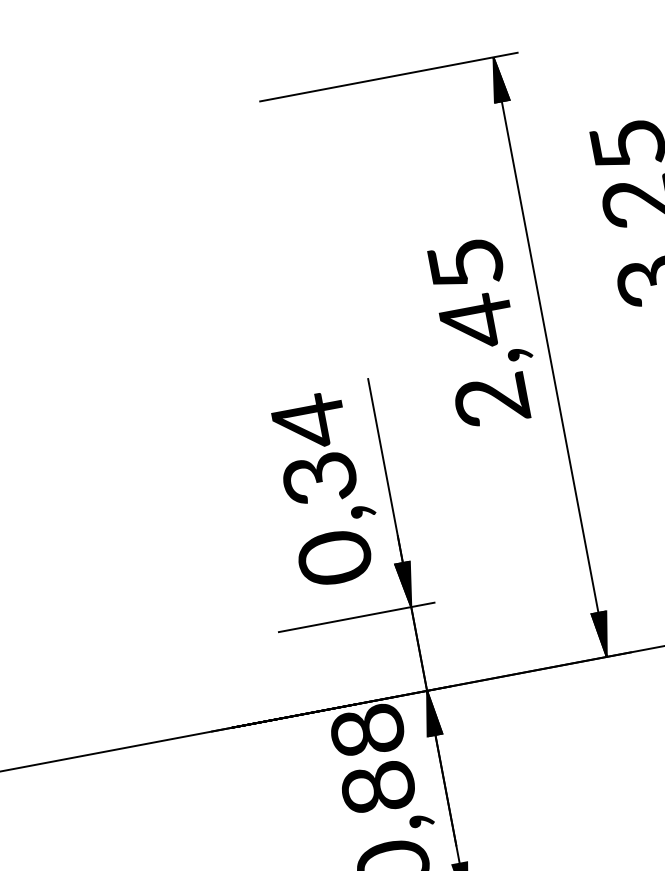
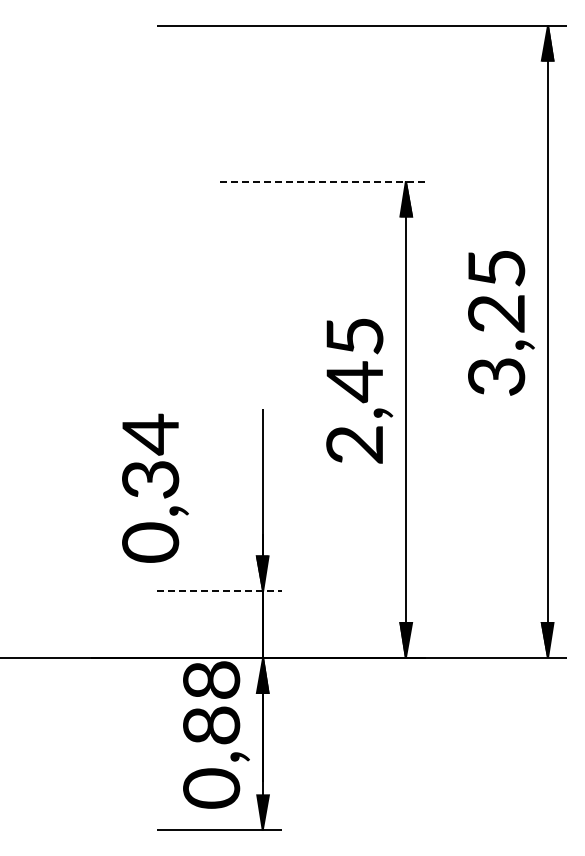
line: (389, 76) -> (323, 181), solid -> dashed
text: (327, 487) -> (155, 487), moved
line: (356, 617) -> (219, 591), solid -> dashed

